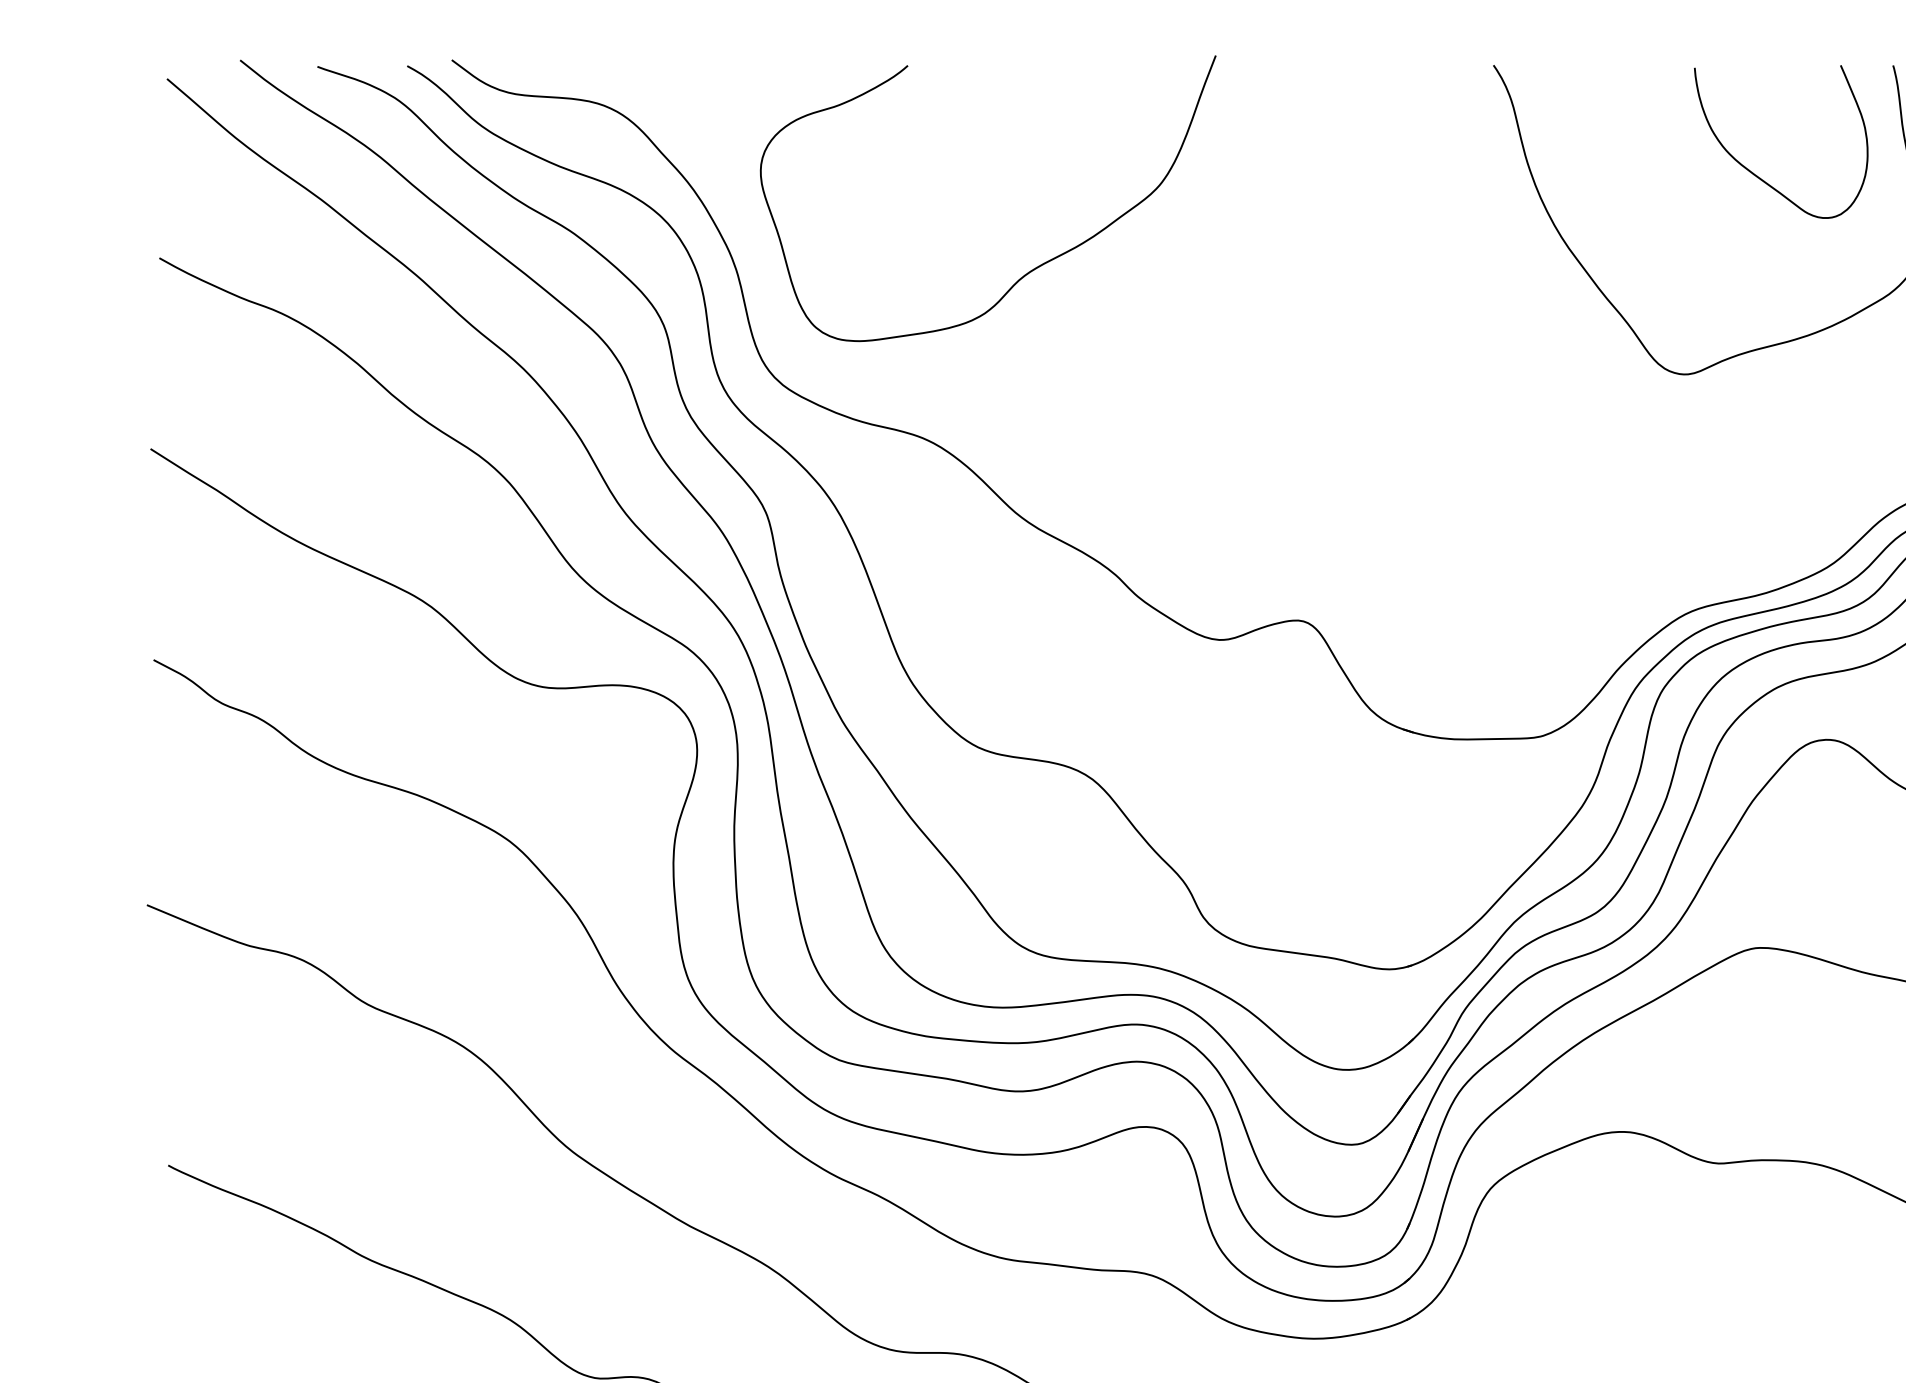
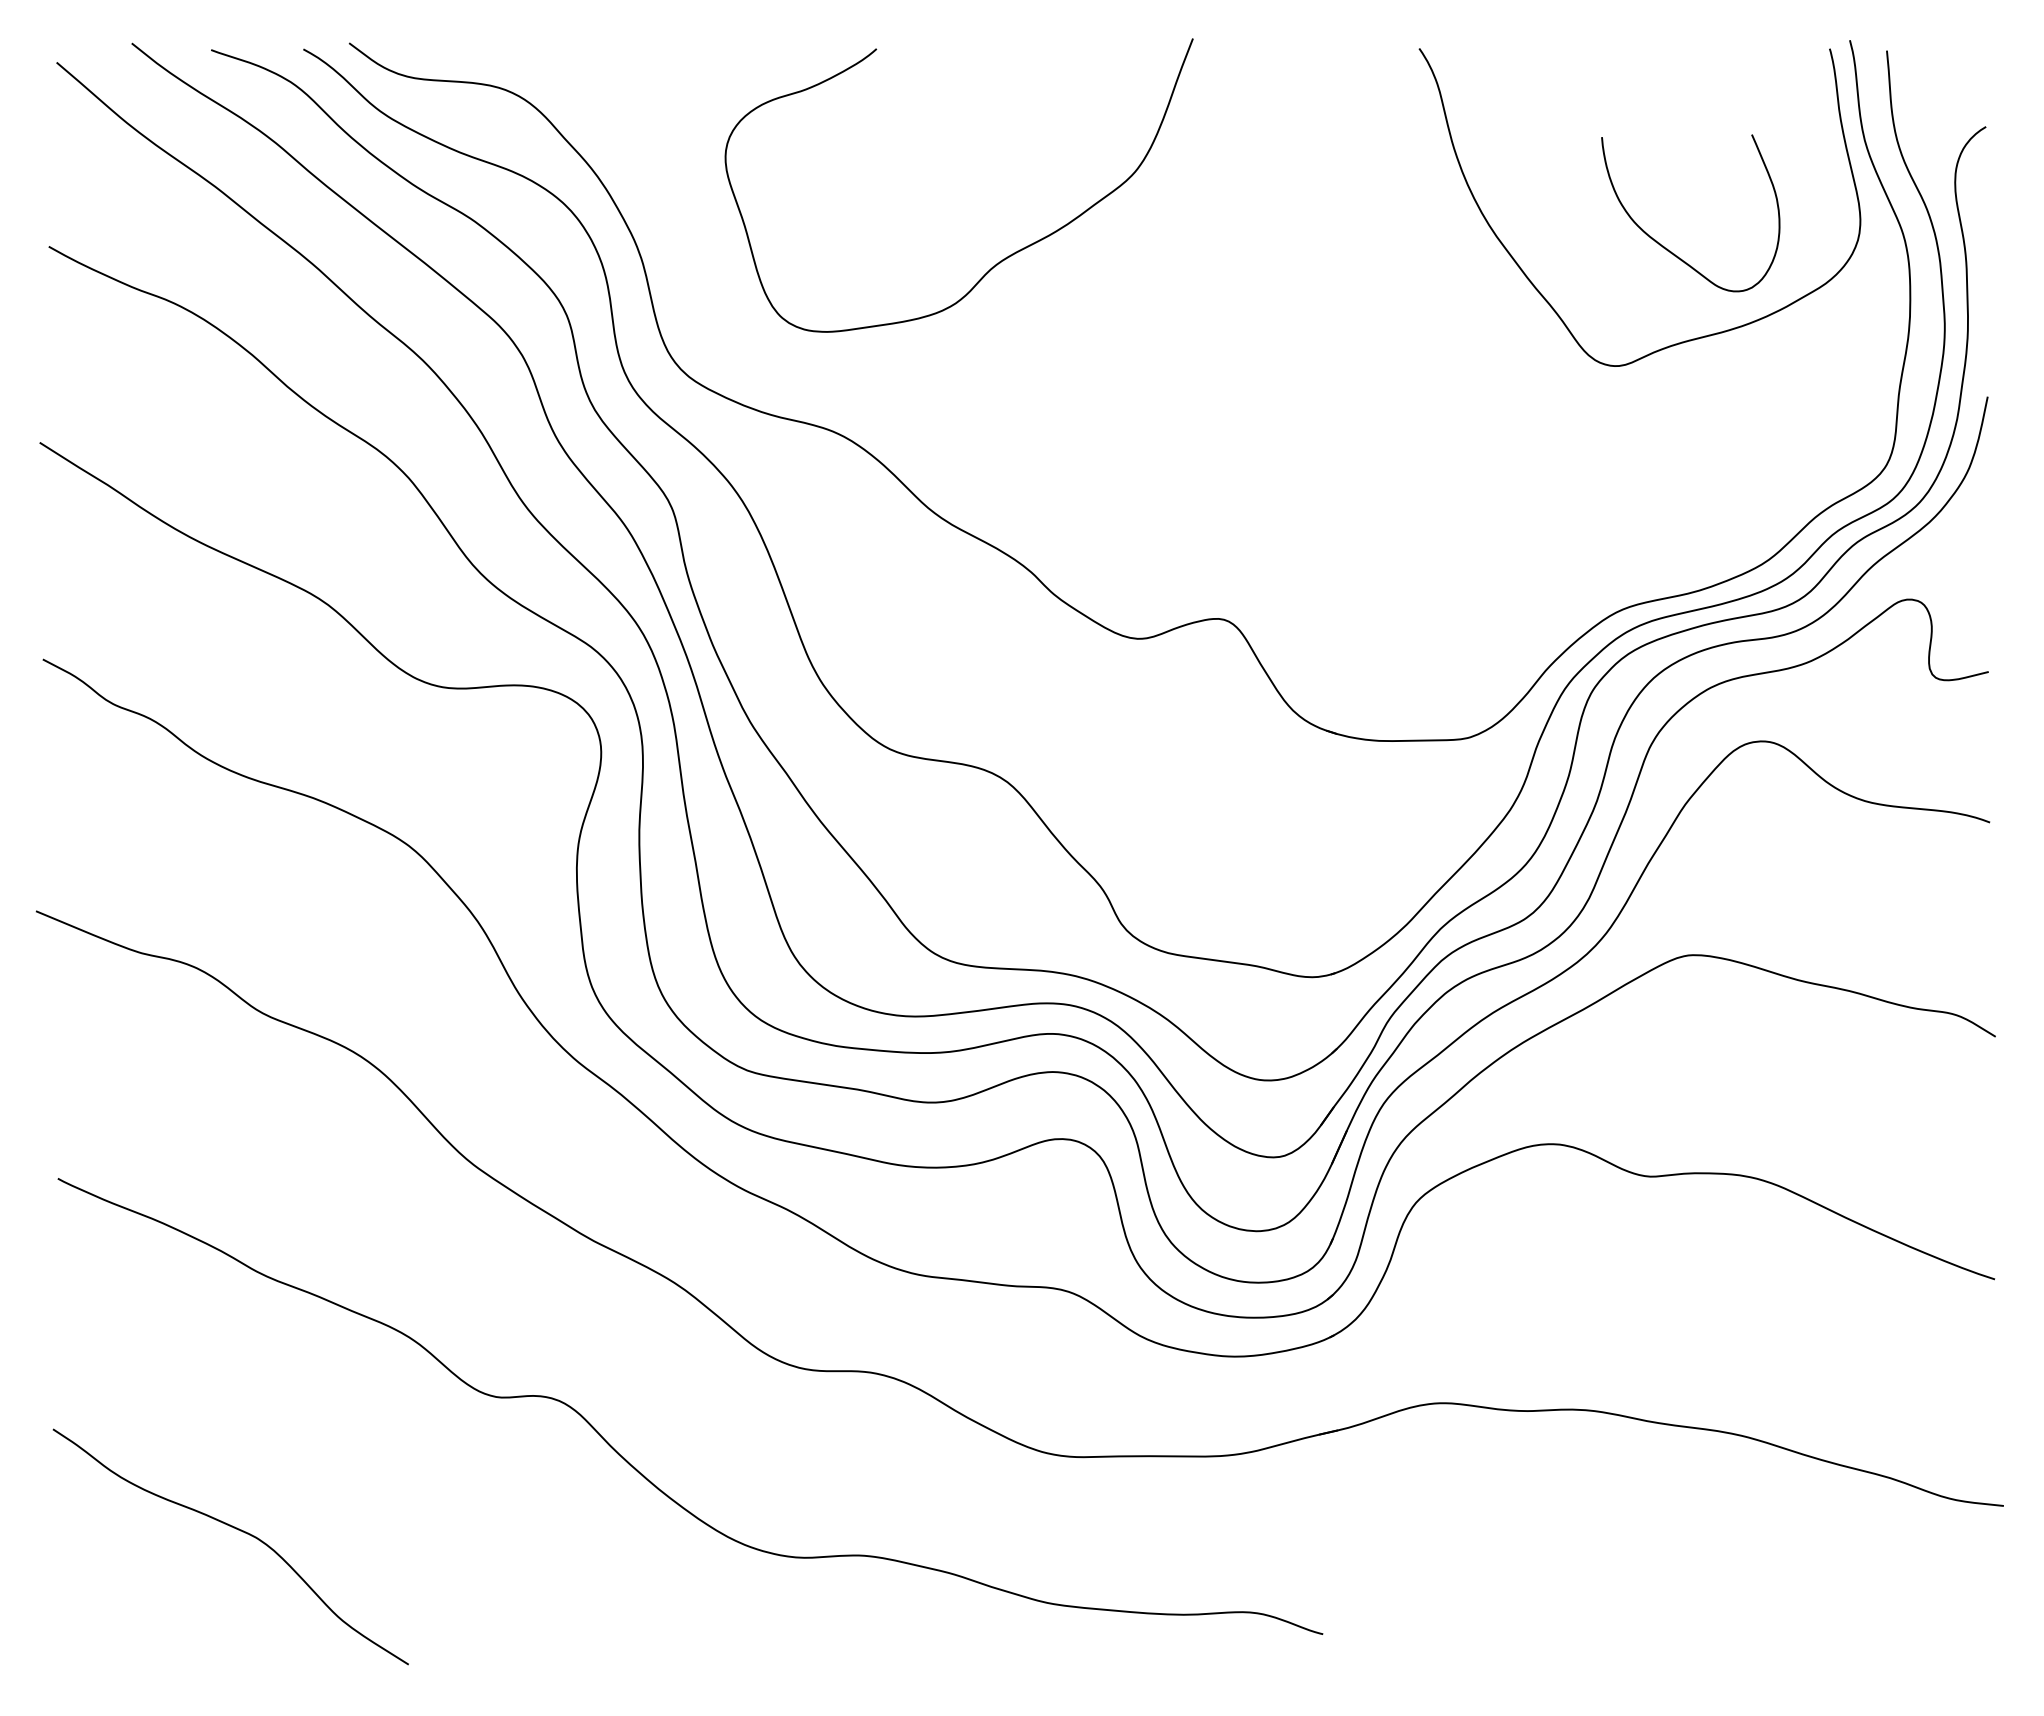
curve: (1754, 173) -> (1663, 245), moved
curve: (1031, 269) -> (1003, 258), moved

